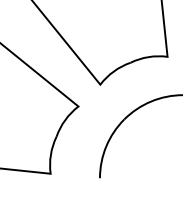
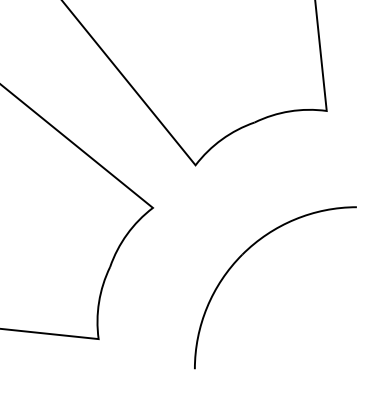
part: (124, 120) -> (242, 256), moved

